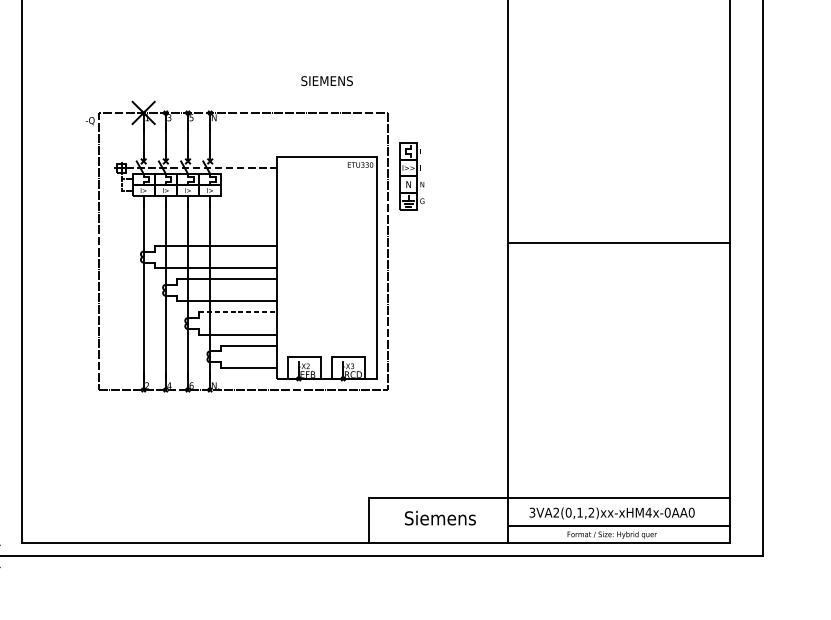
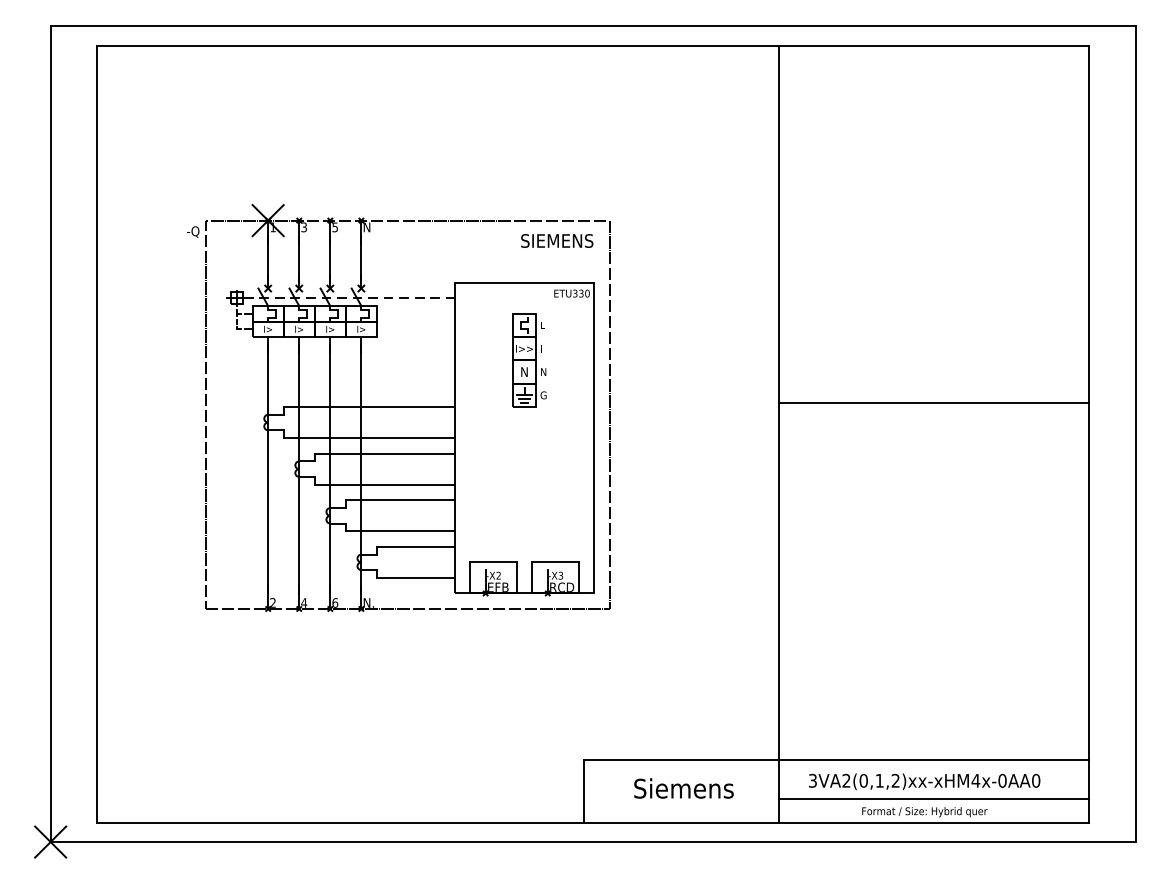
text: (327, 80) -> (557, 240), moved
part: (412, 176) -> (529, 360), moved
line: (238, 312) -> (400, 500), dashed -> solid

